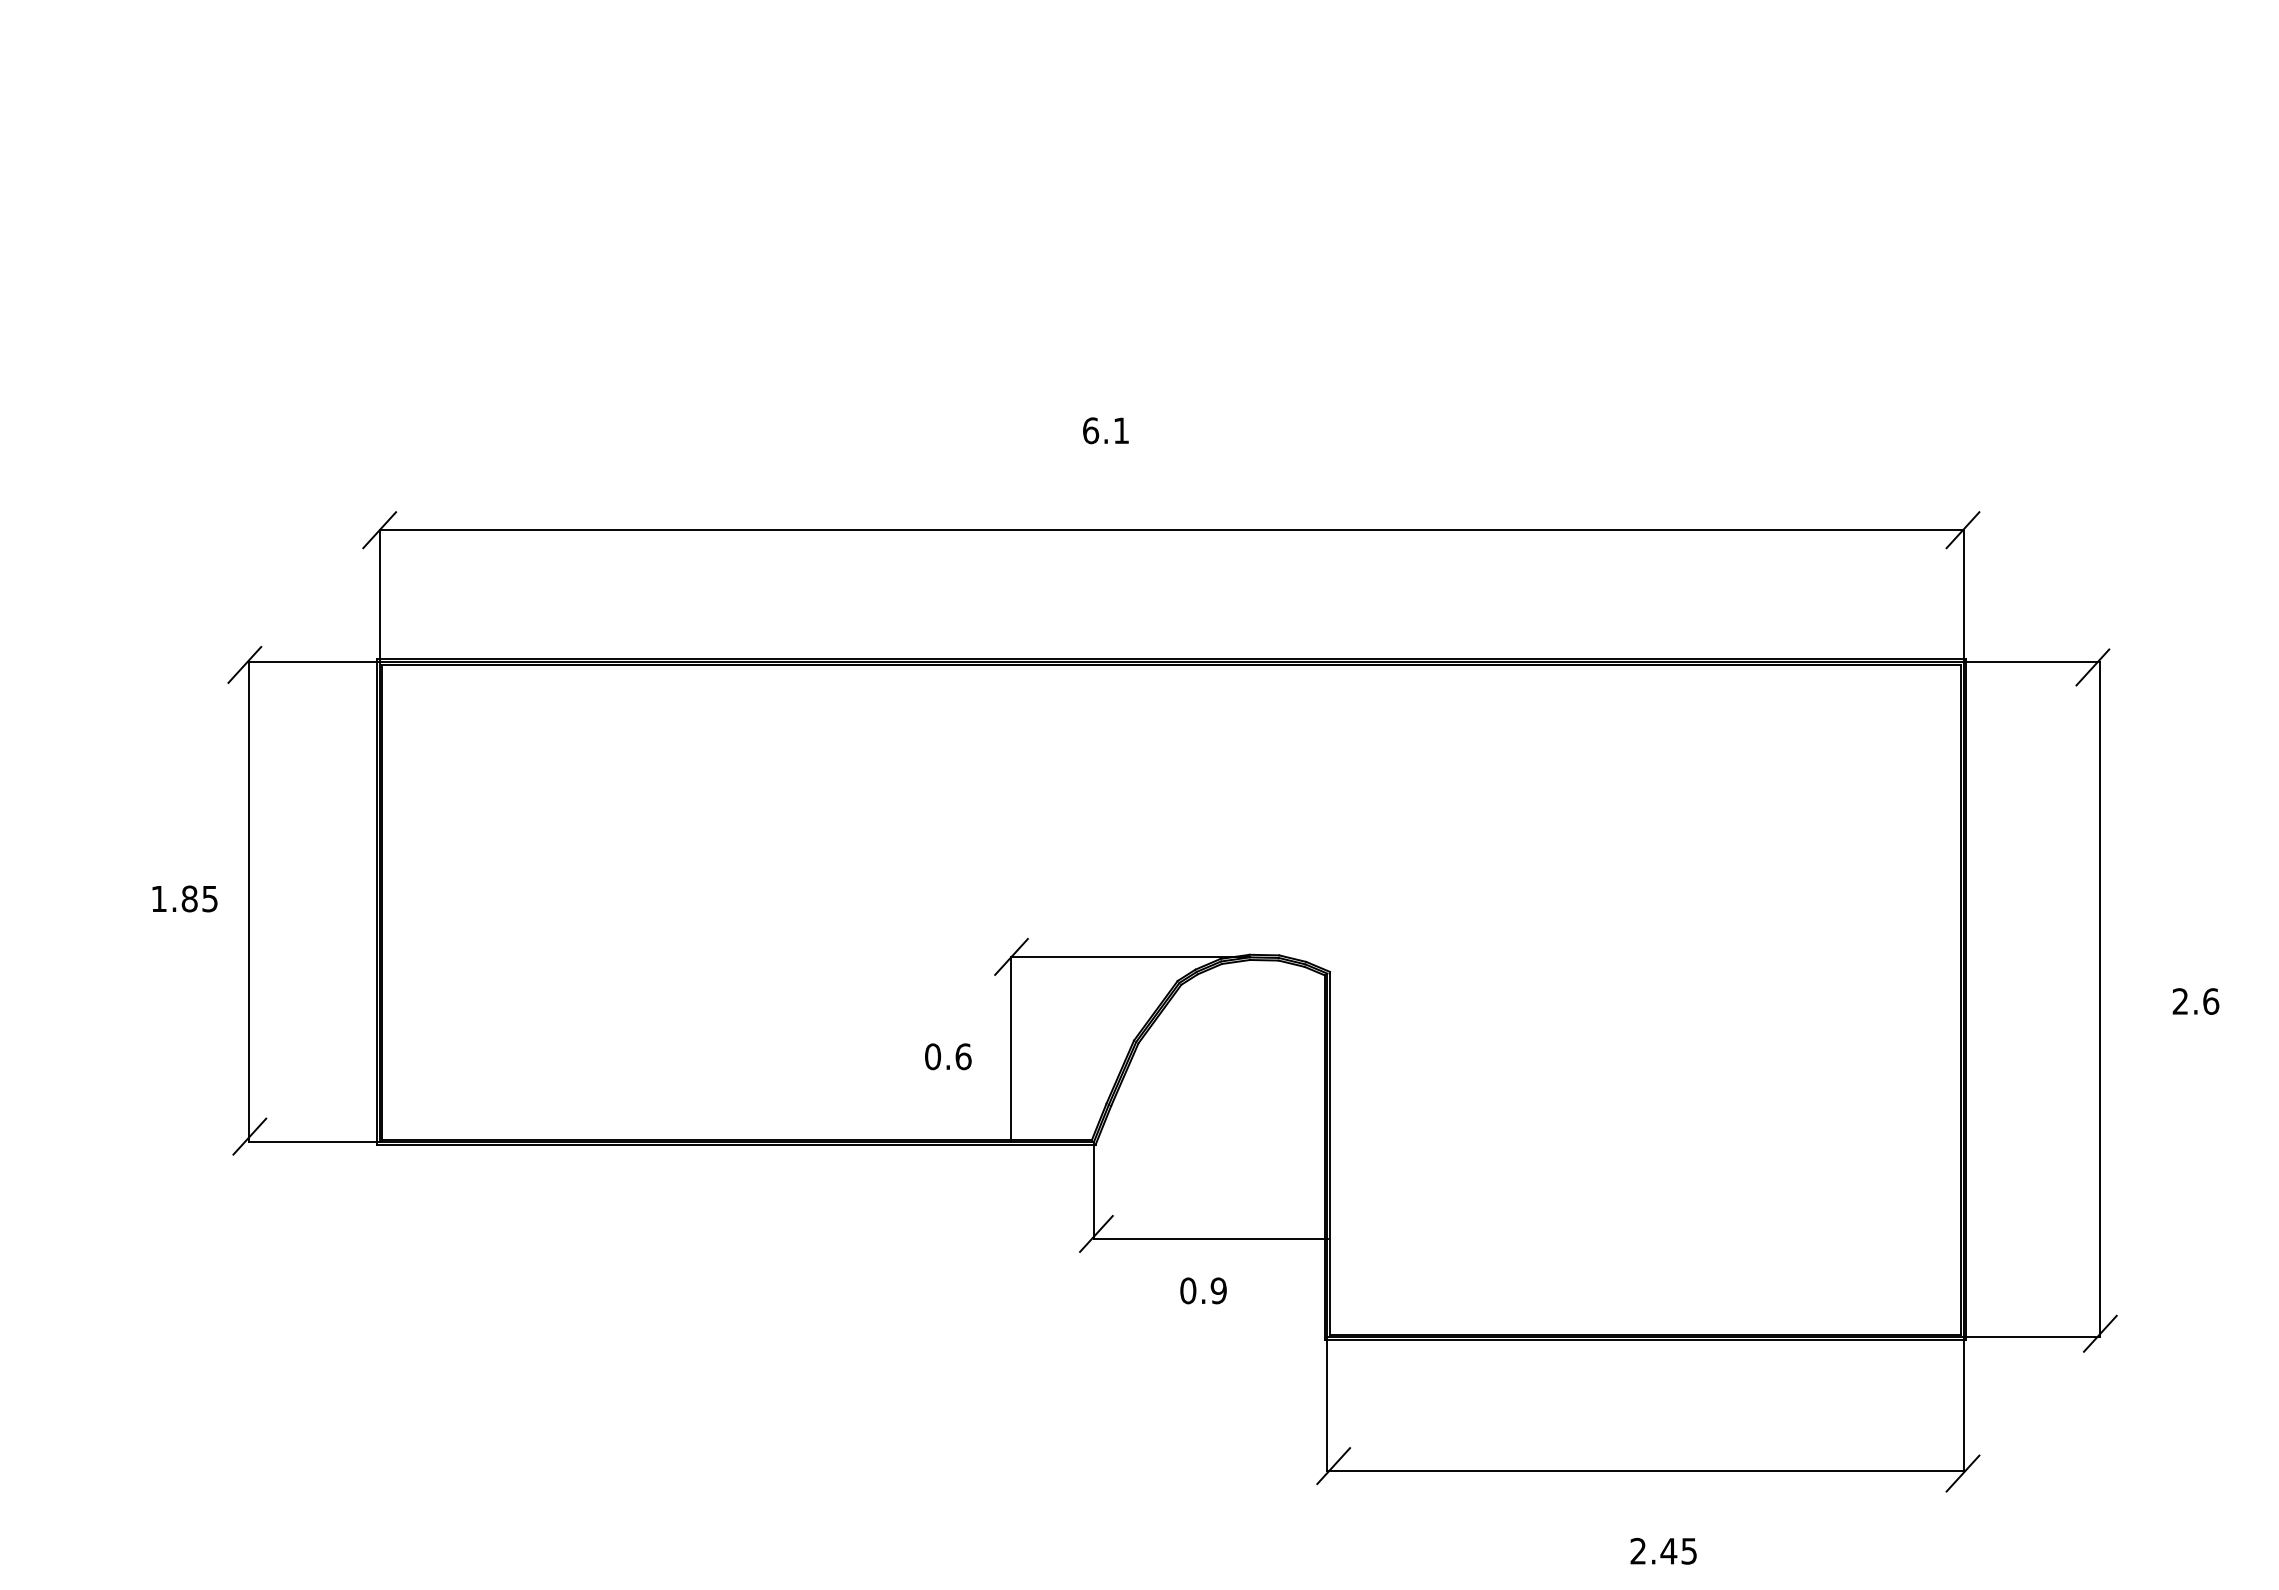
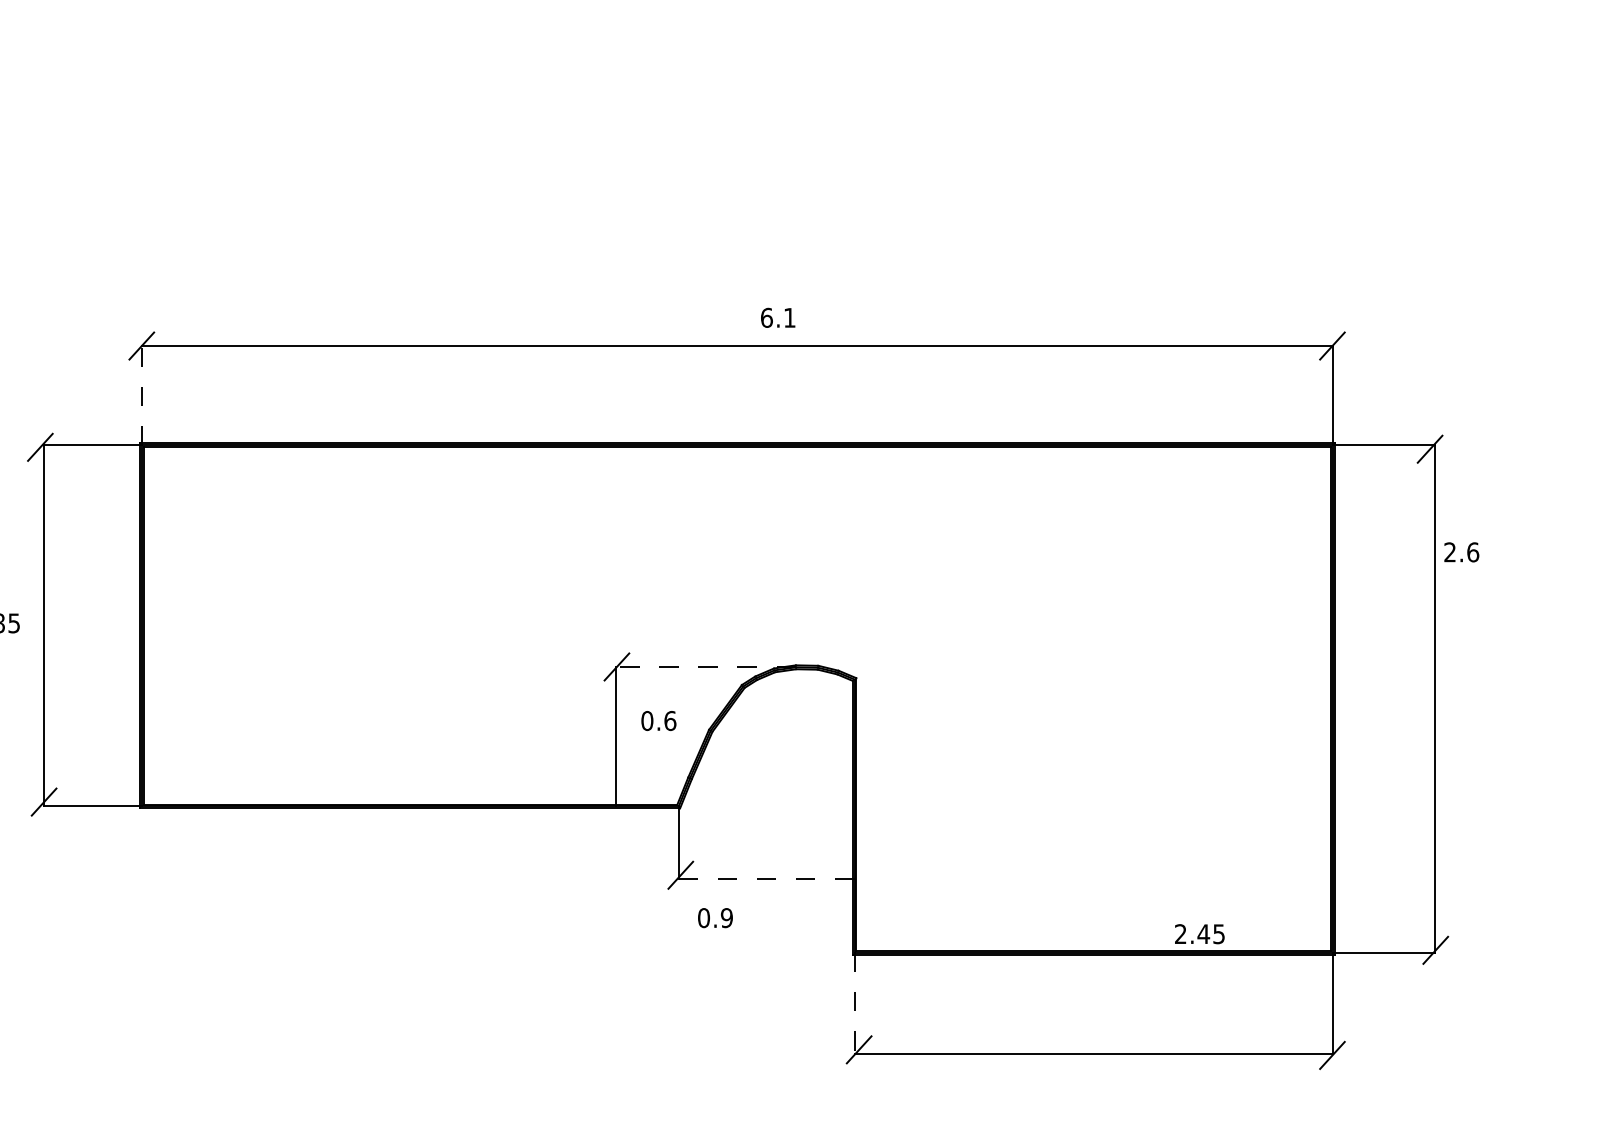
text: (1105, 430) -> (777, 317), moved
line: (379, 596) -> (141, 395), solid -> dashed
line: (1129, 957) -> (705, 667), solid -> dashed
text: (2195, 1001) -> (1461, 552), moved
text: (948, 1056) -> (659, 720), moved
line: (1211, 1238) -> (767, 878), solid -> dashed
text: (1203, 1290) -> (715, 917), moved
line: (1327, 1404) -> (854, 1003), solid -> dashed
text: (1663, 1550) -> (1199, 933), moved

